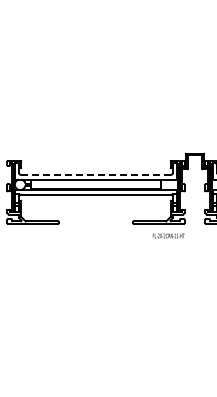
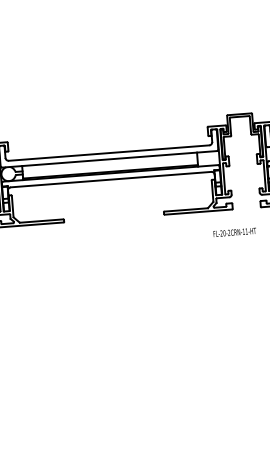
line: (95, 174) -> (108, 152), dashed -> solid
text: (168, 235) -> (234, 231), moved

